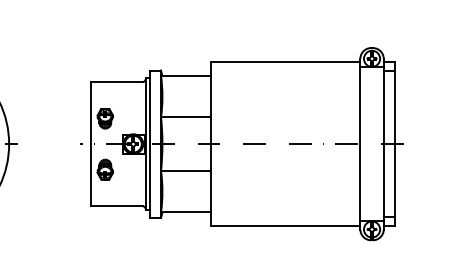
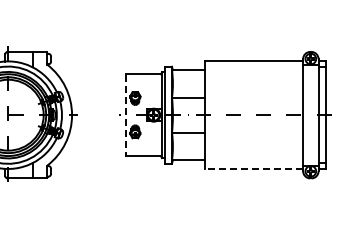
line: (90, 144) -> (125, 115), solid -> dashed
line: (284, 225) -> (253, 168), solid -> dashed

